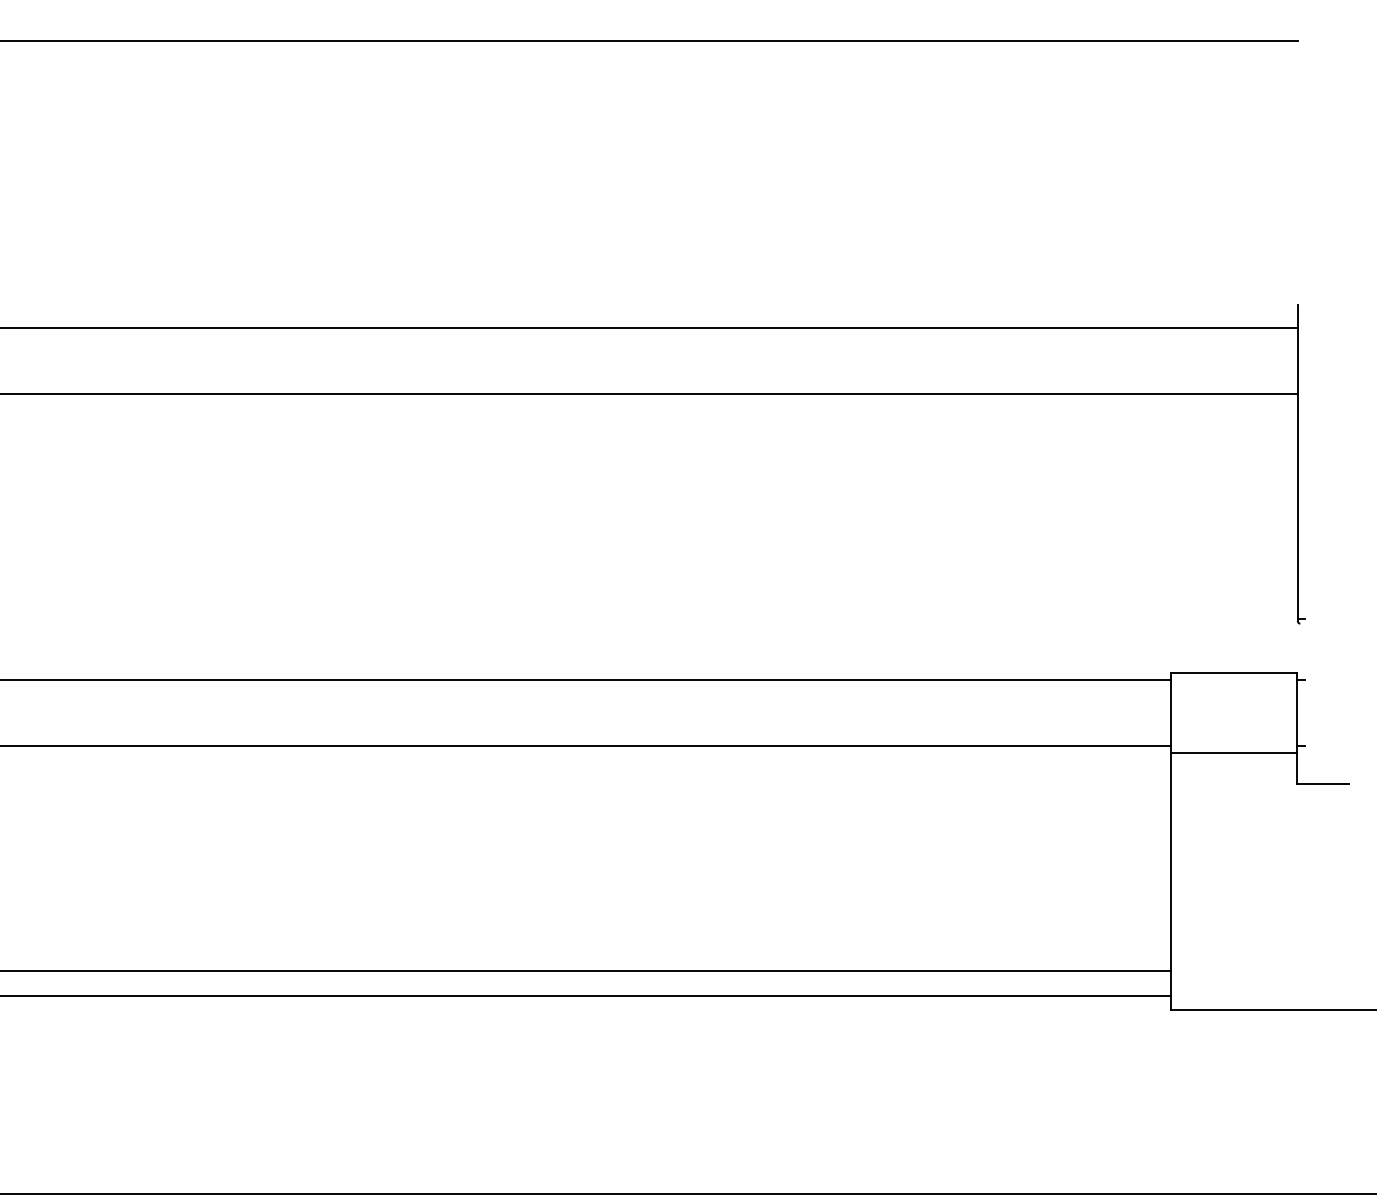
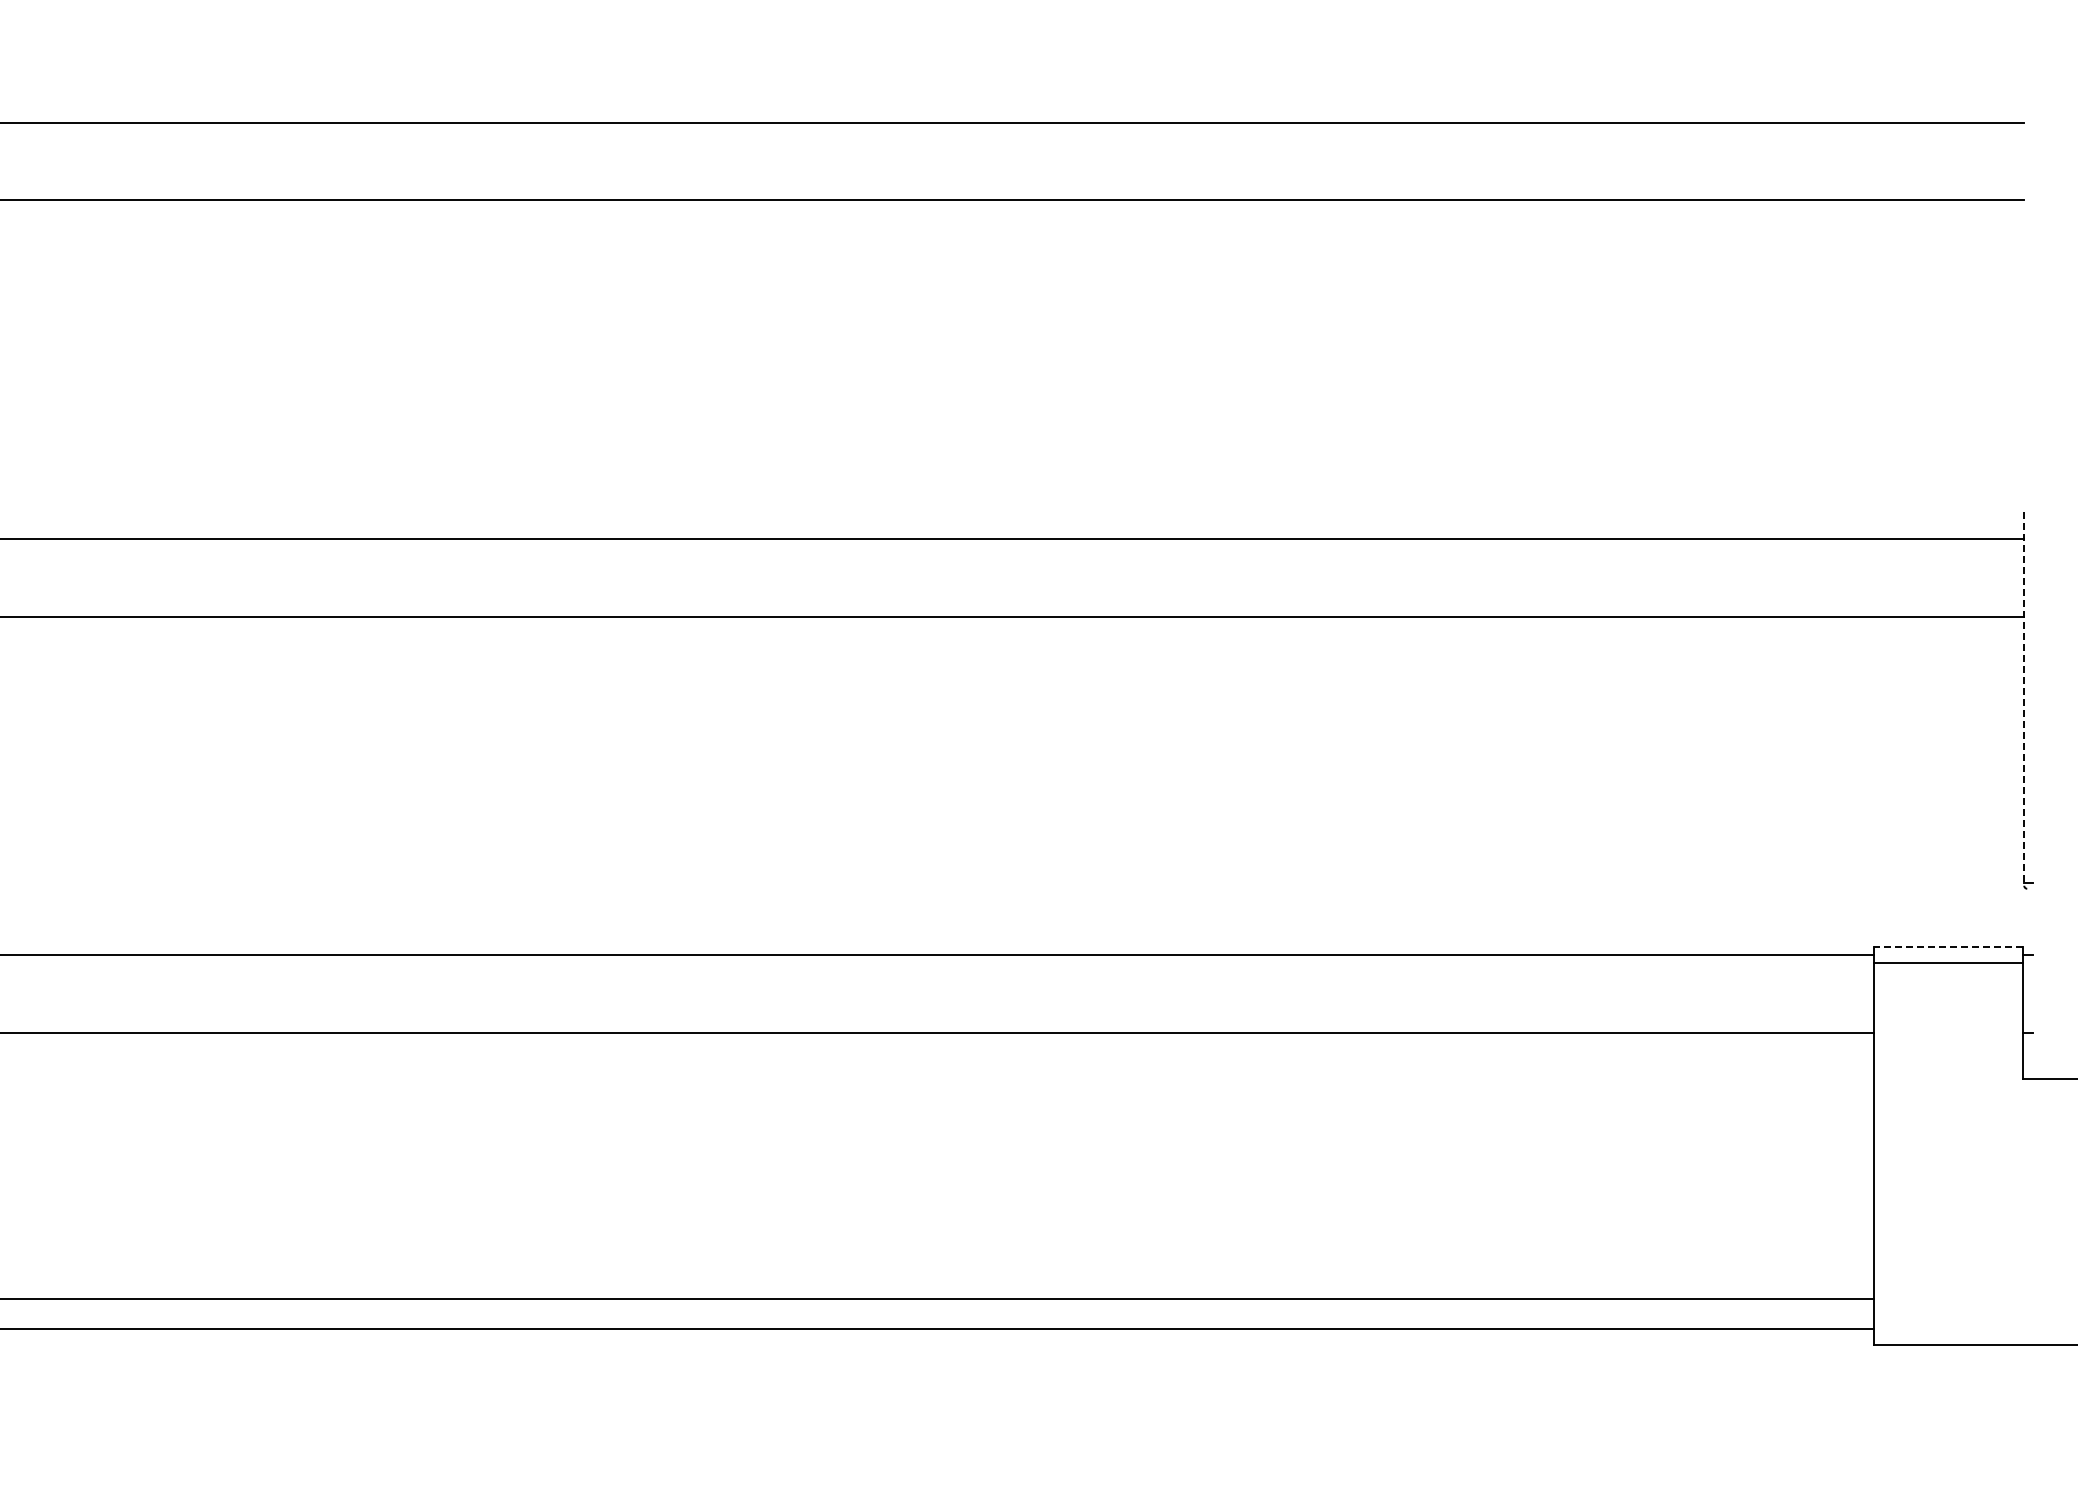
line: (1298, 462) -> (2024, 698), solid -> dashed
line: (1233, 672) -> (1948, 946), solid -> dashed
line: (1233, 753) -> (1948, 963), moved

